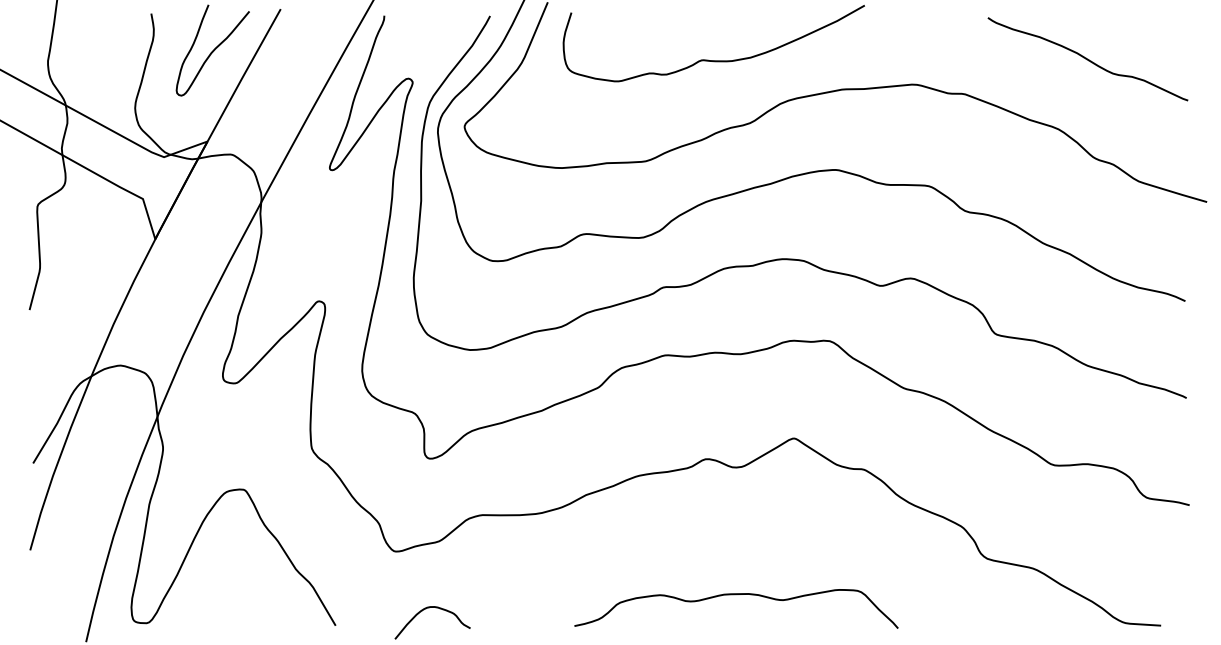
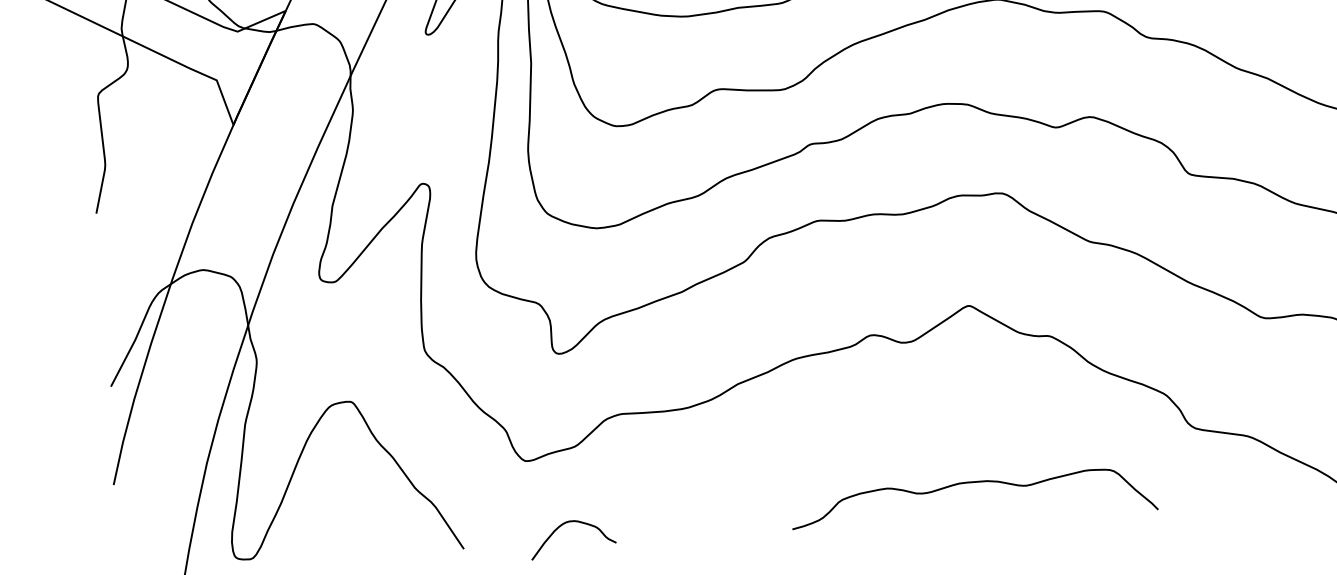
curve: (736, 595) -> (973, 483), moved

